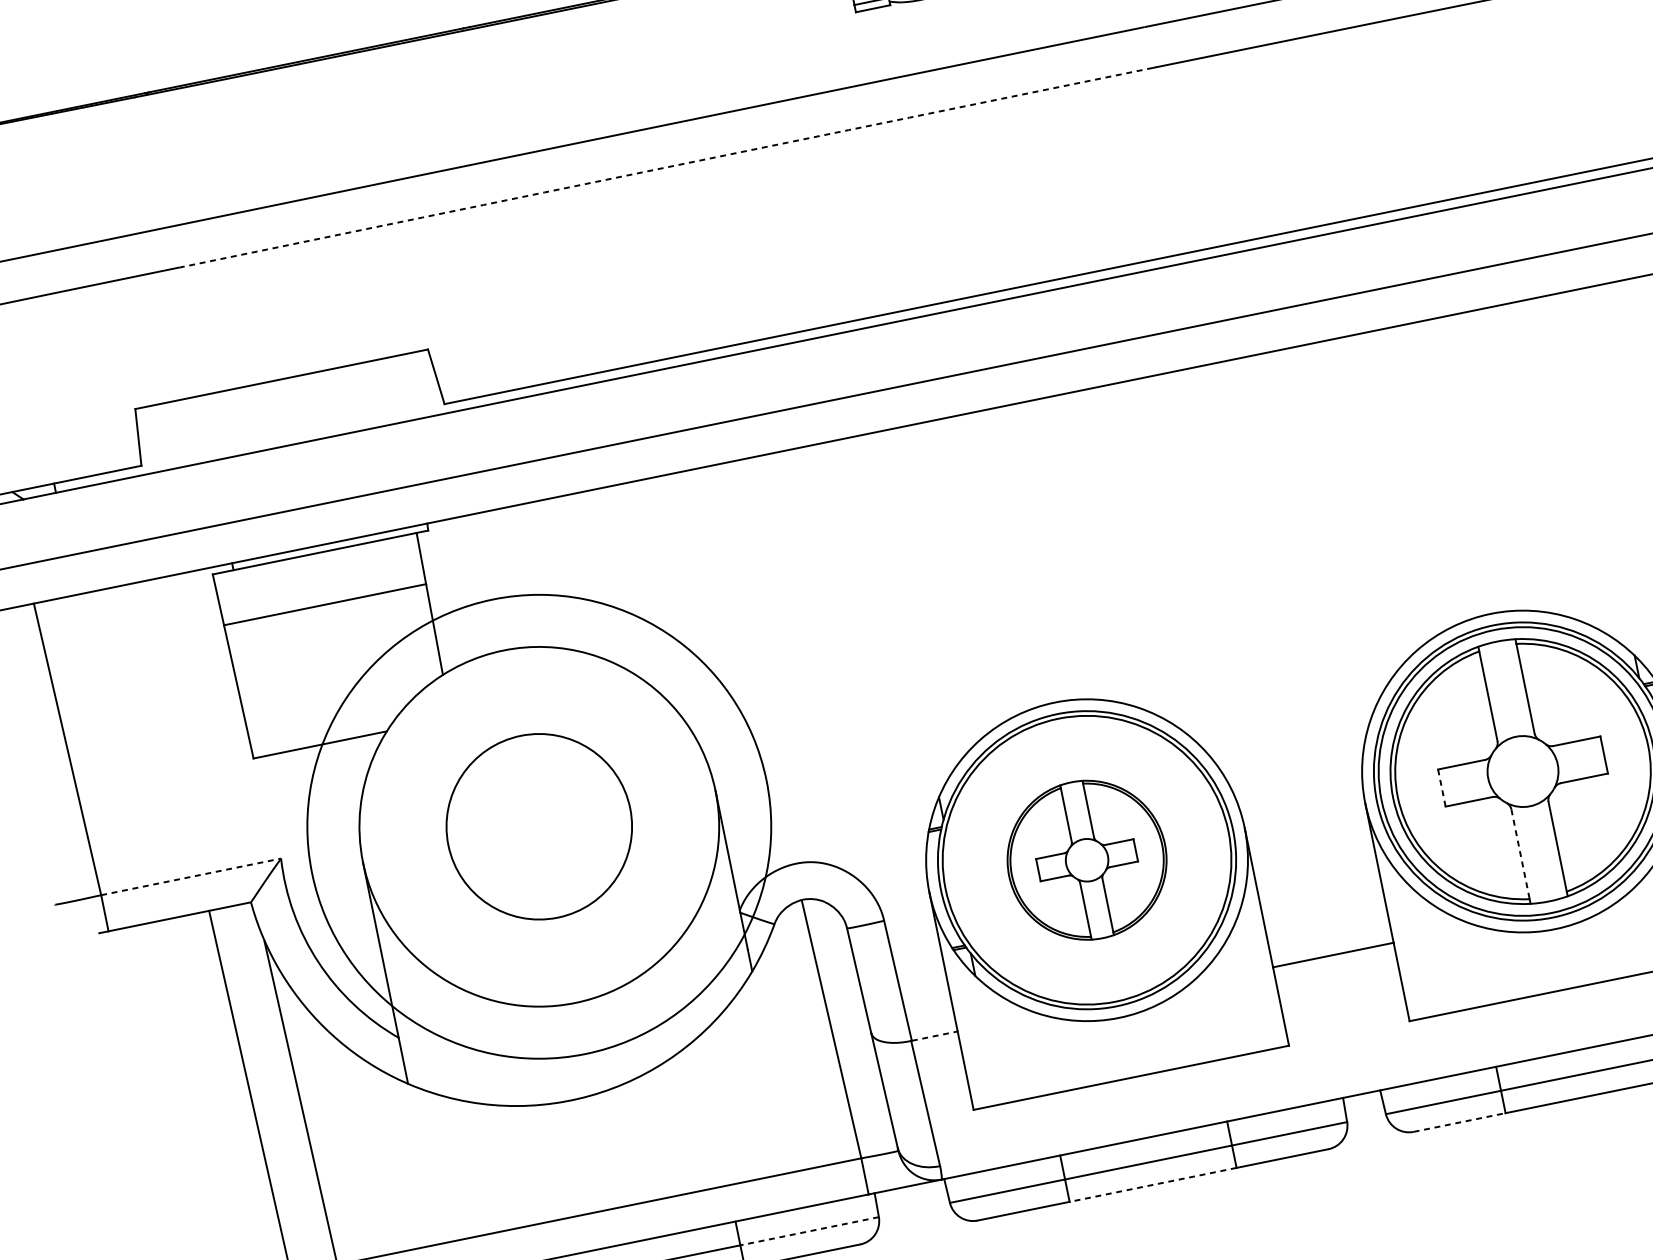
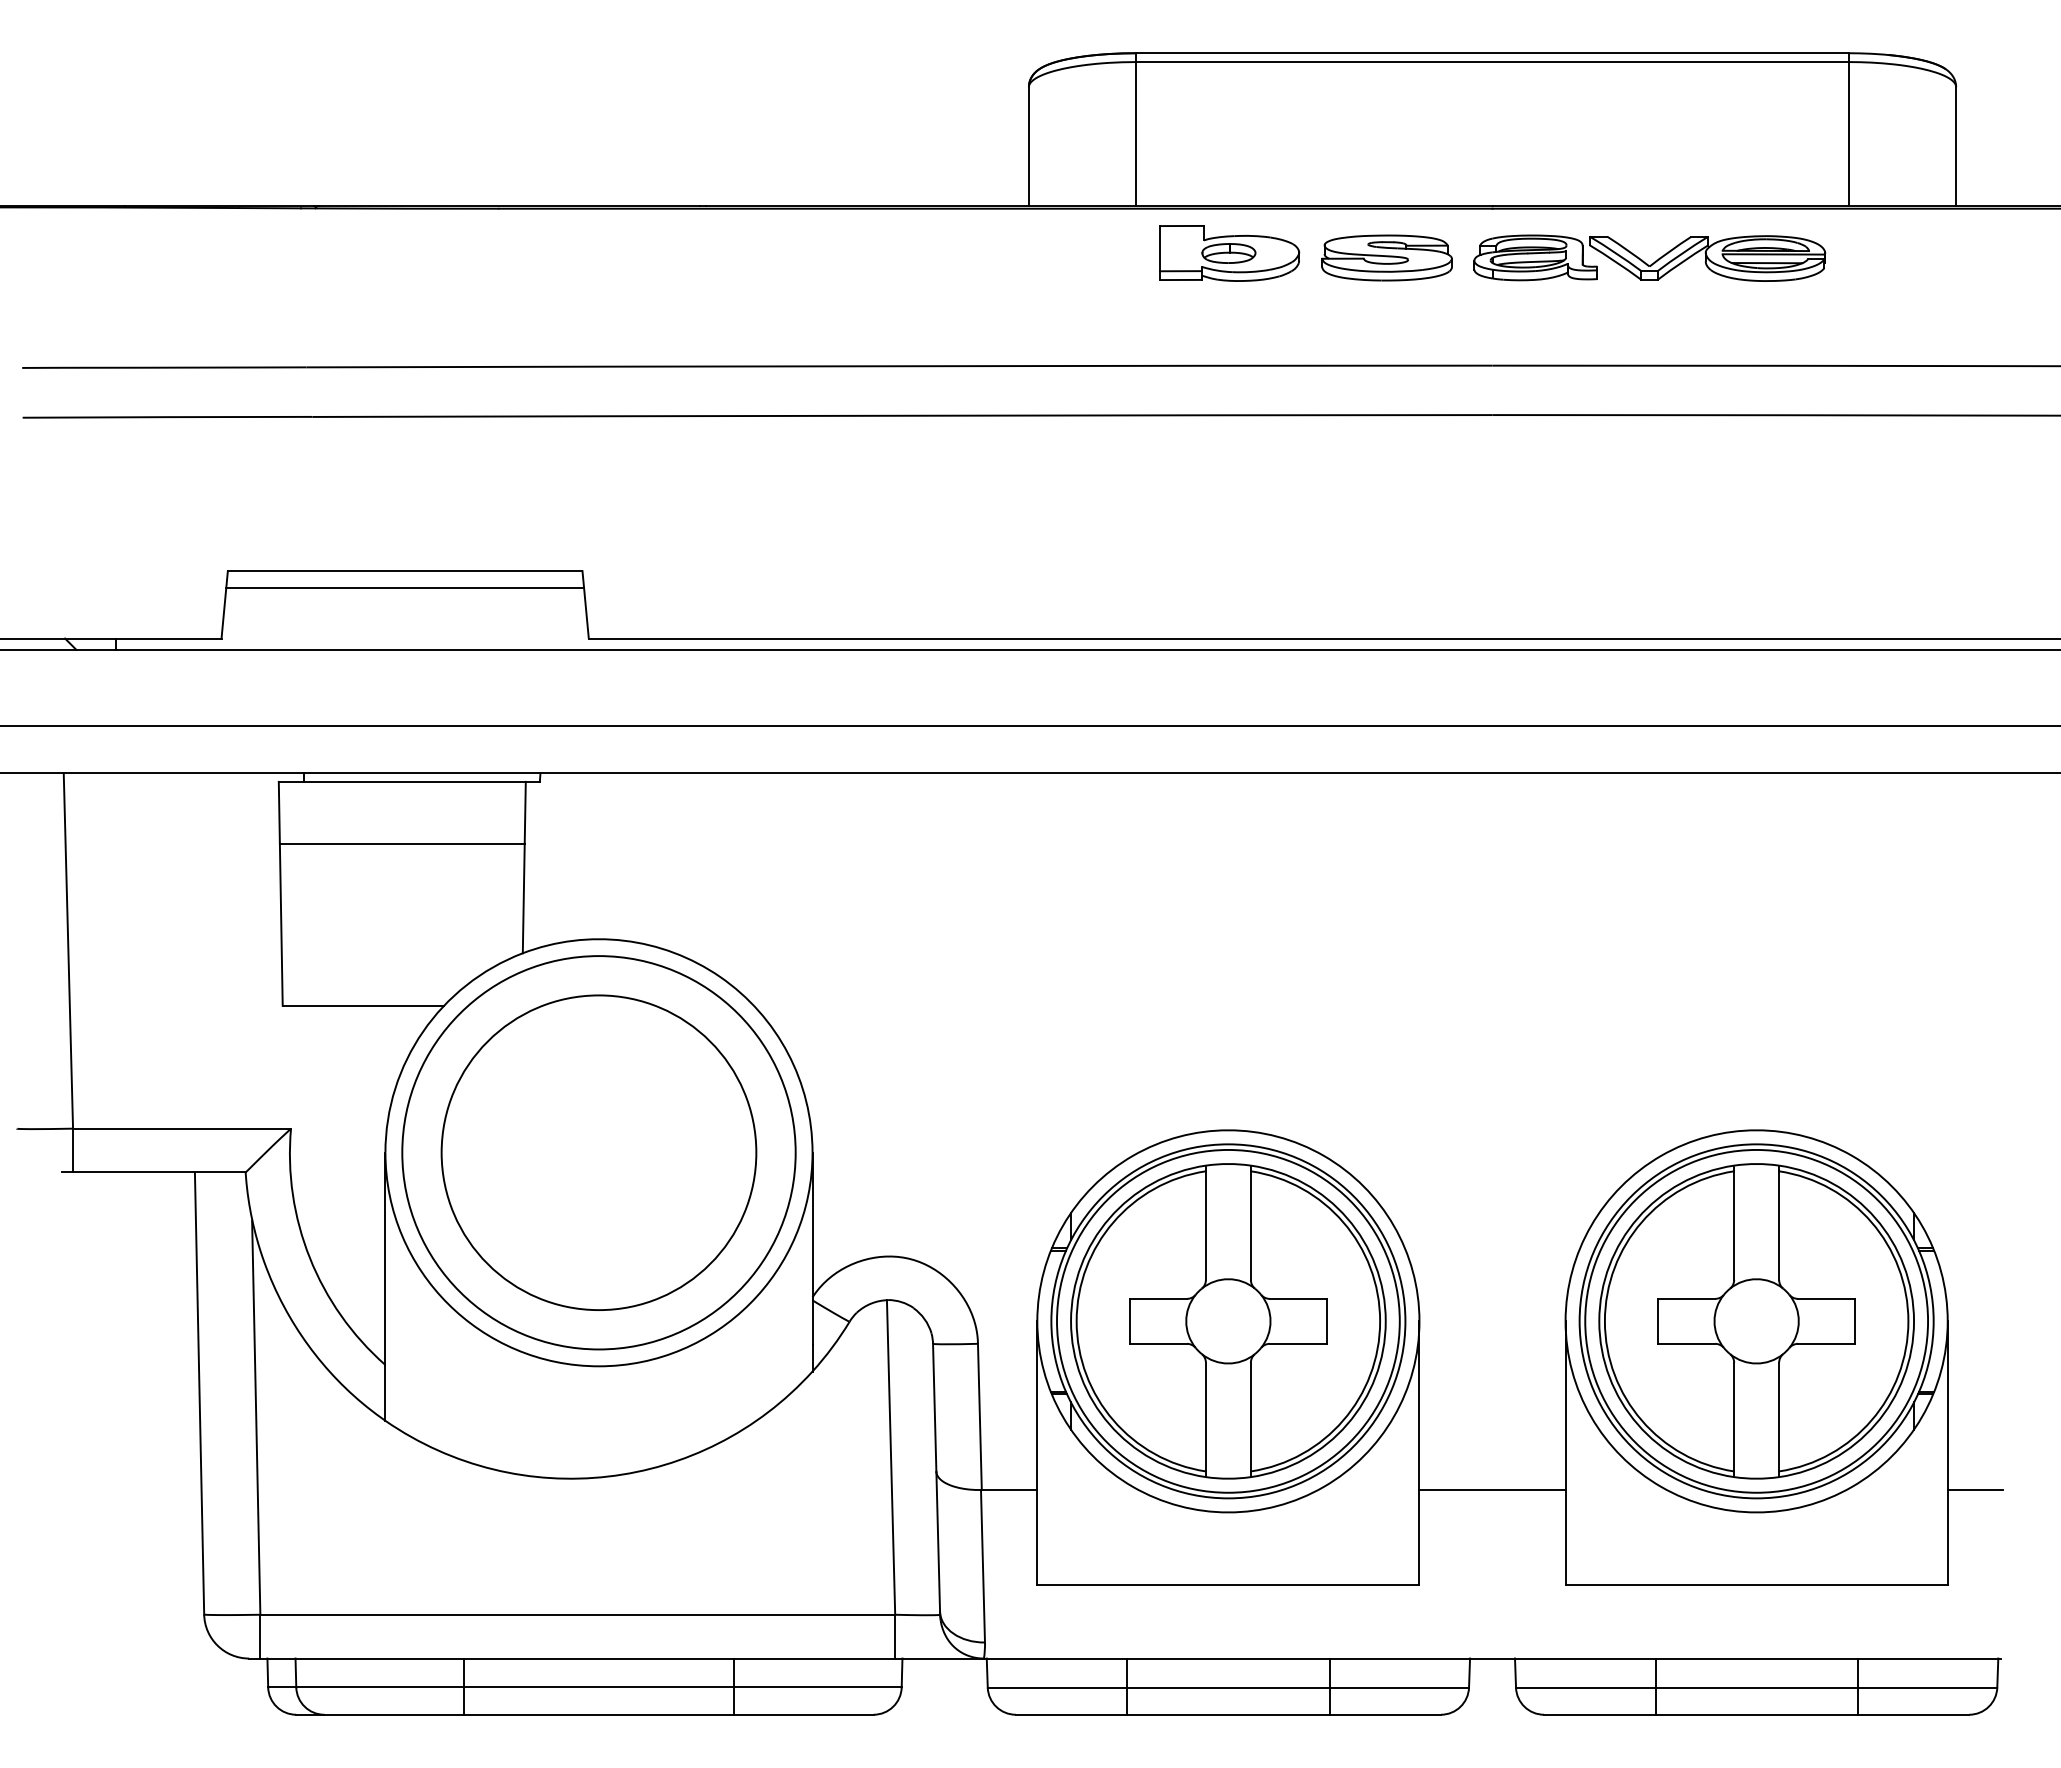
arc: (665, 167) -> (902, 415), dashed -> solid
line: (284, 393) -> (405, 588), added
line: (1442, 788) -> (1658, 1321), dashed -> solid
circle: (538, 826) -> (598, 1152), size x0.71
circle: (538, 826) -> (598, 1152), size x1.43
line: (1520, 854) -> (1734, 1417), dashed -> solid
part: (1087, 860) -> (1228, 1321), size x1.67
line: (191, 876) -> (182, 1128), dashed -> solid
line: (934, 1036) -> (1009, 1490), dashed -> solid
line: (1459, 1122) -> (1599, 1714), dashed -> solid
line: (1152, 1184) -> (1227, 1714), dashed -> solid
line: (809, 1231) -> (817, 1687), dashed -> solid

